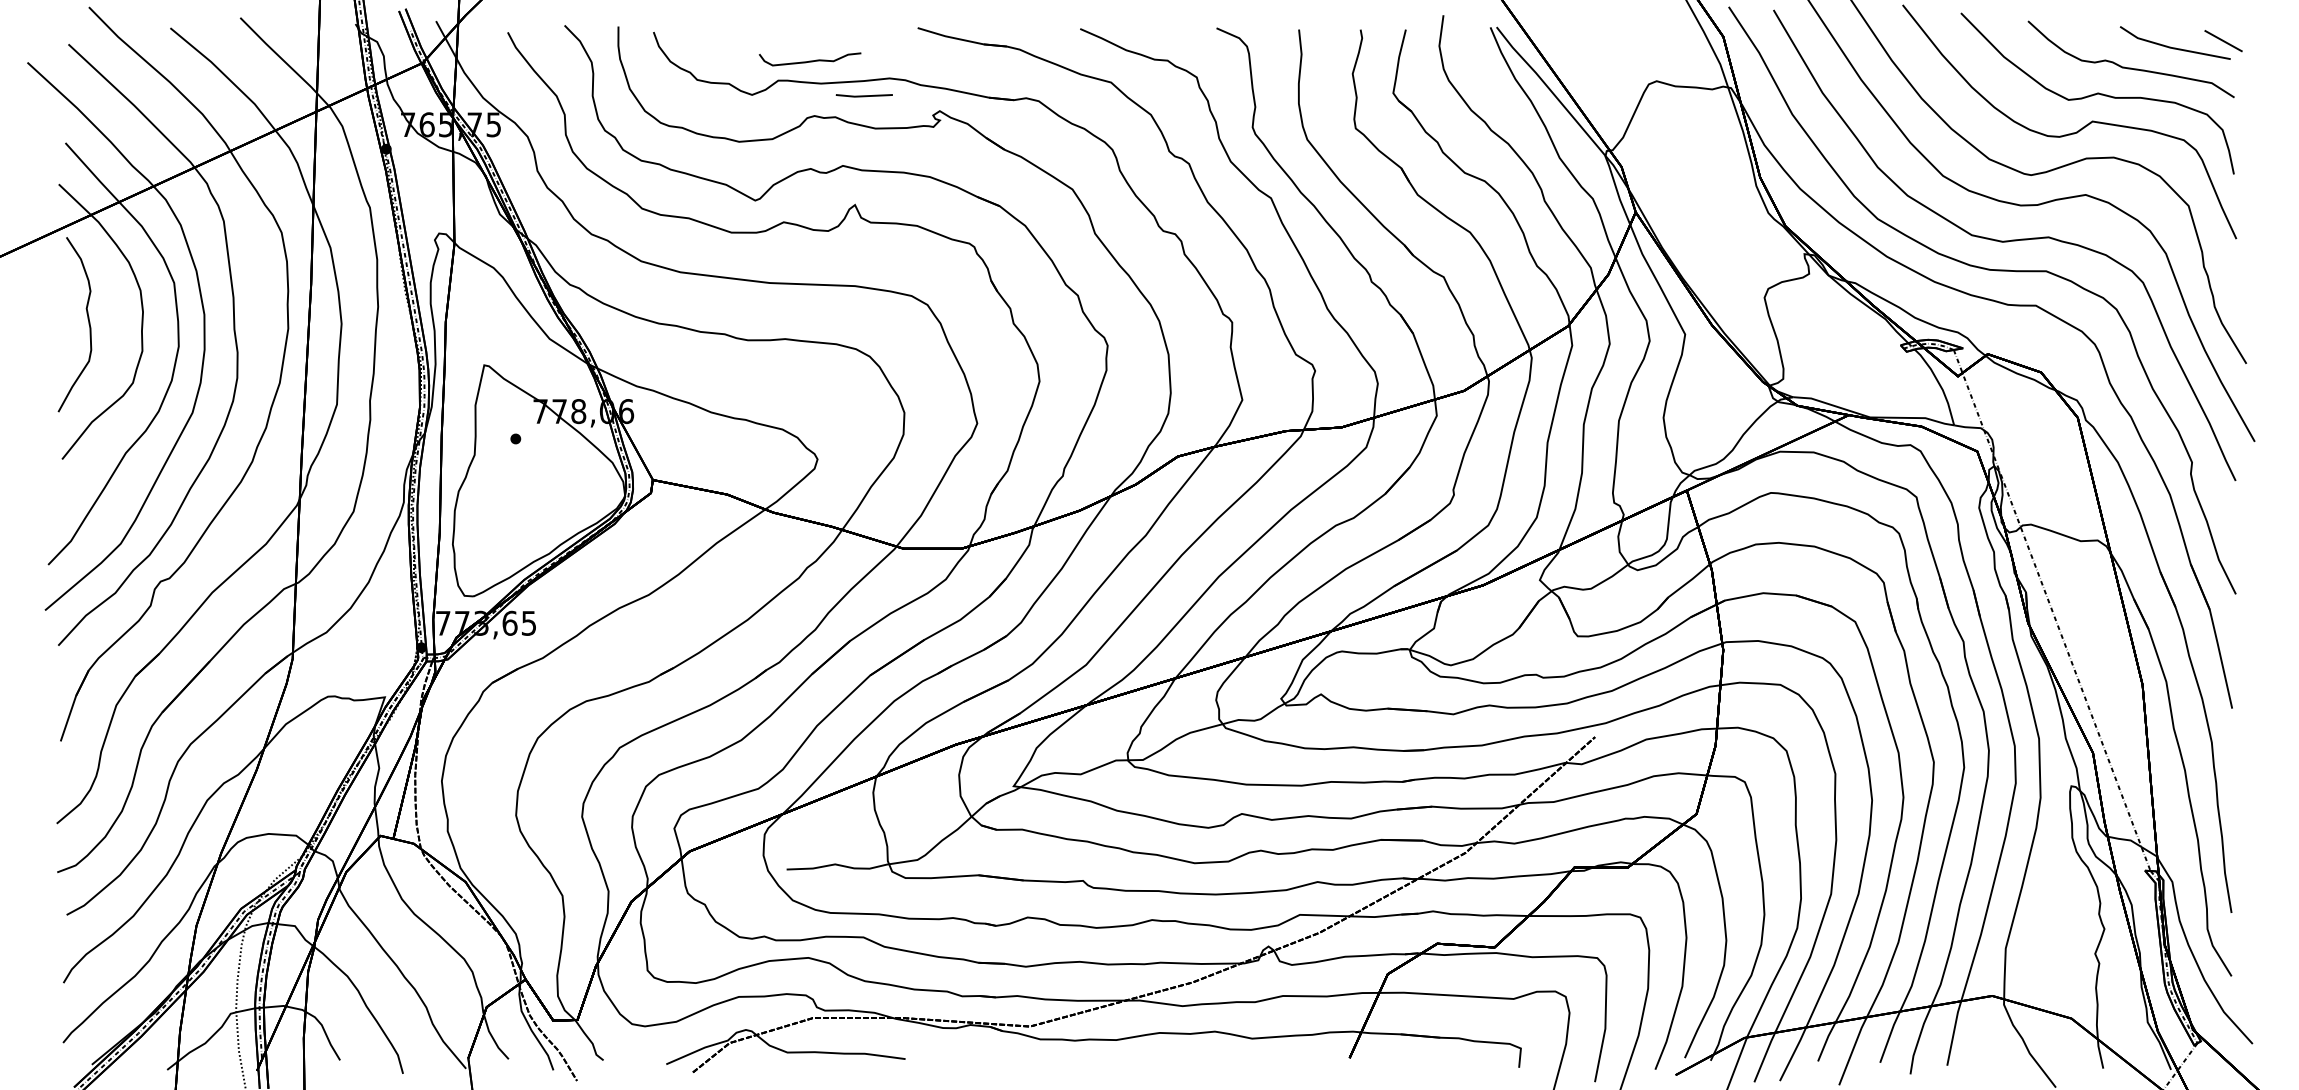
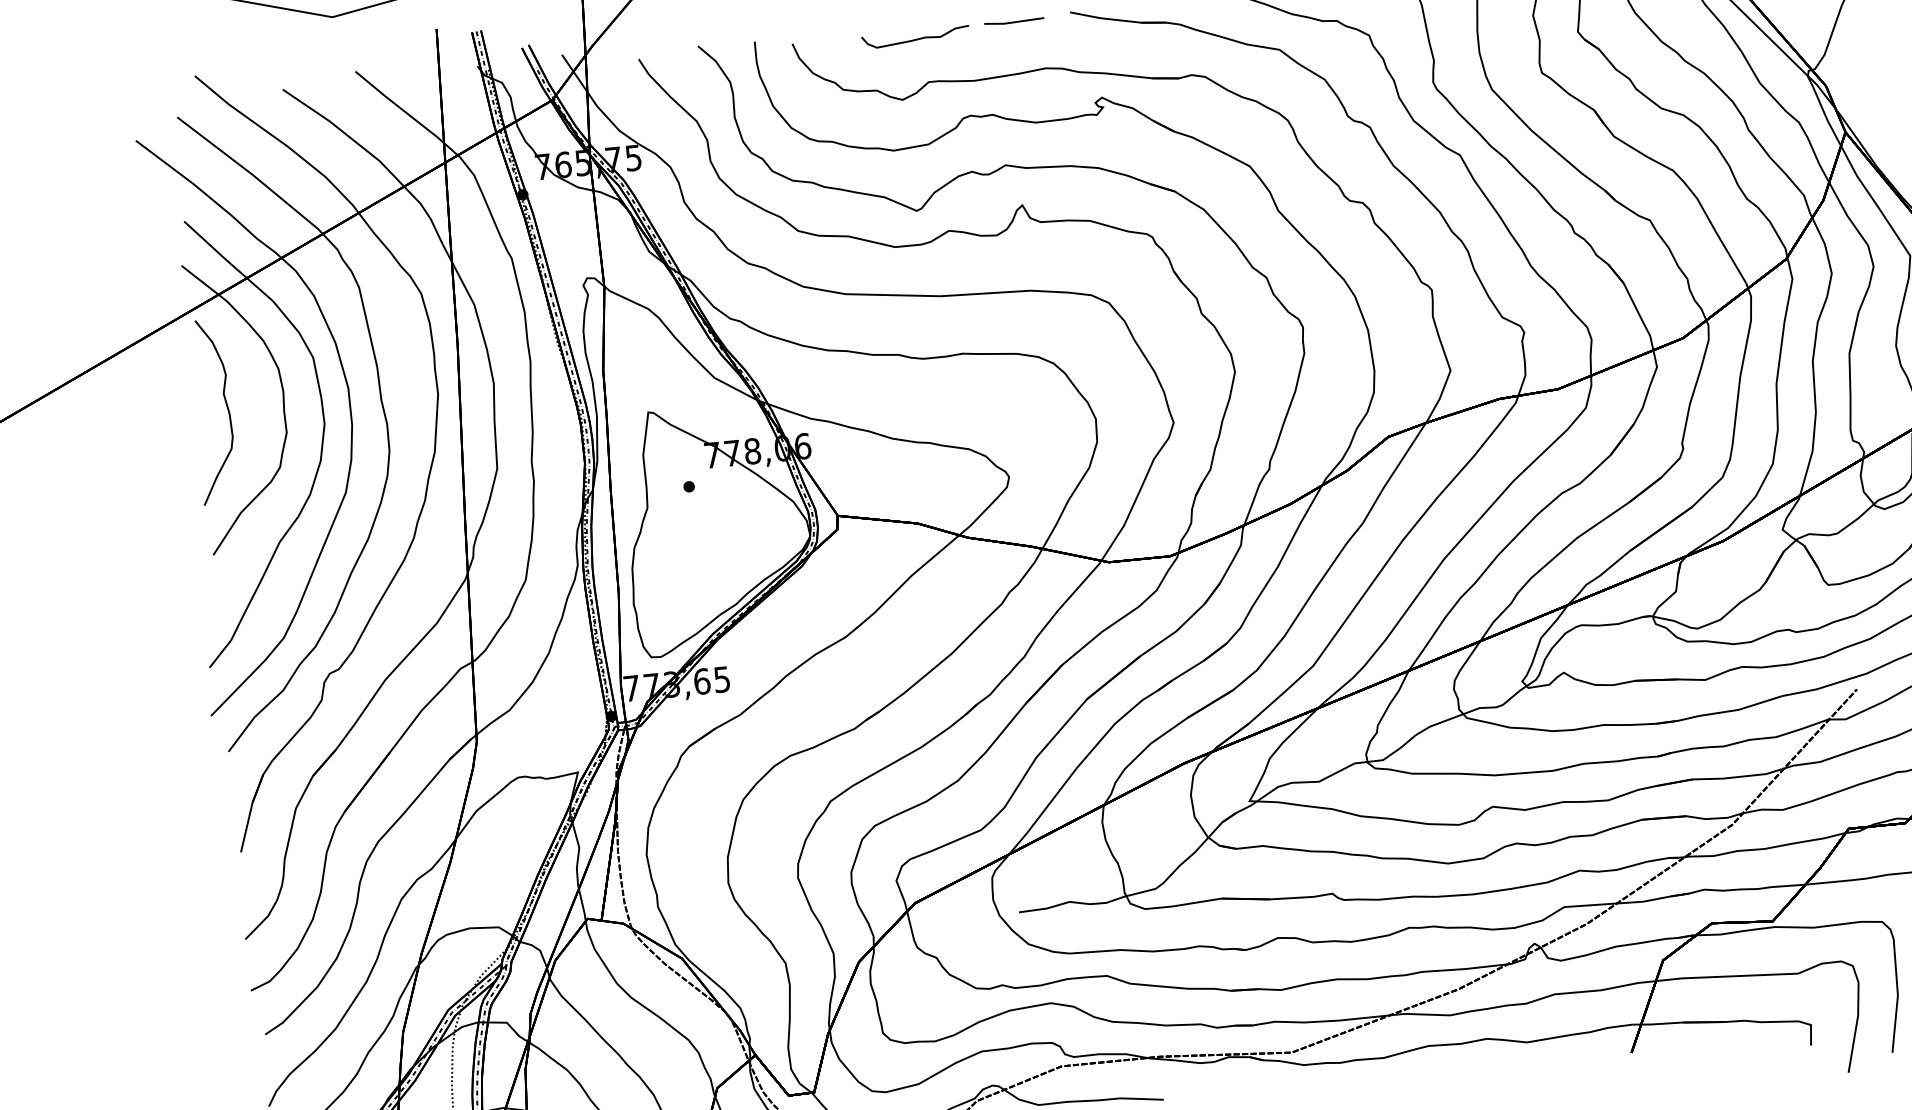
curve: (809, 60) -> (915, 38), moved
line: (863, 95) -> (1013, 21), moved

